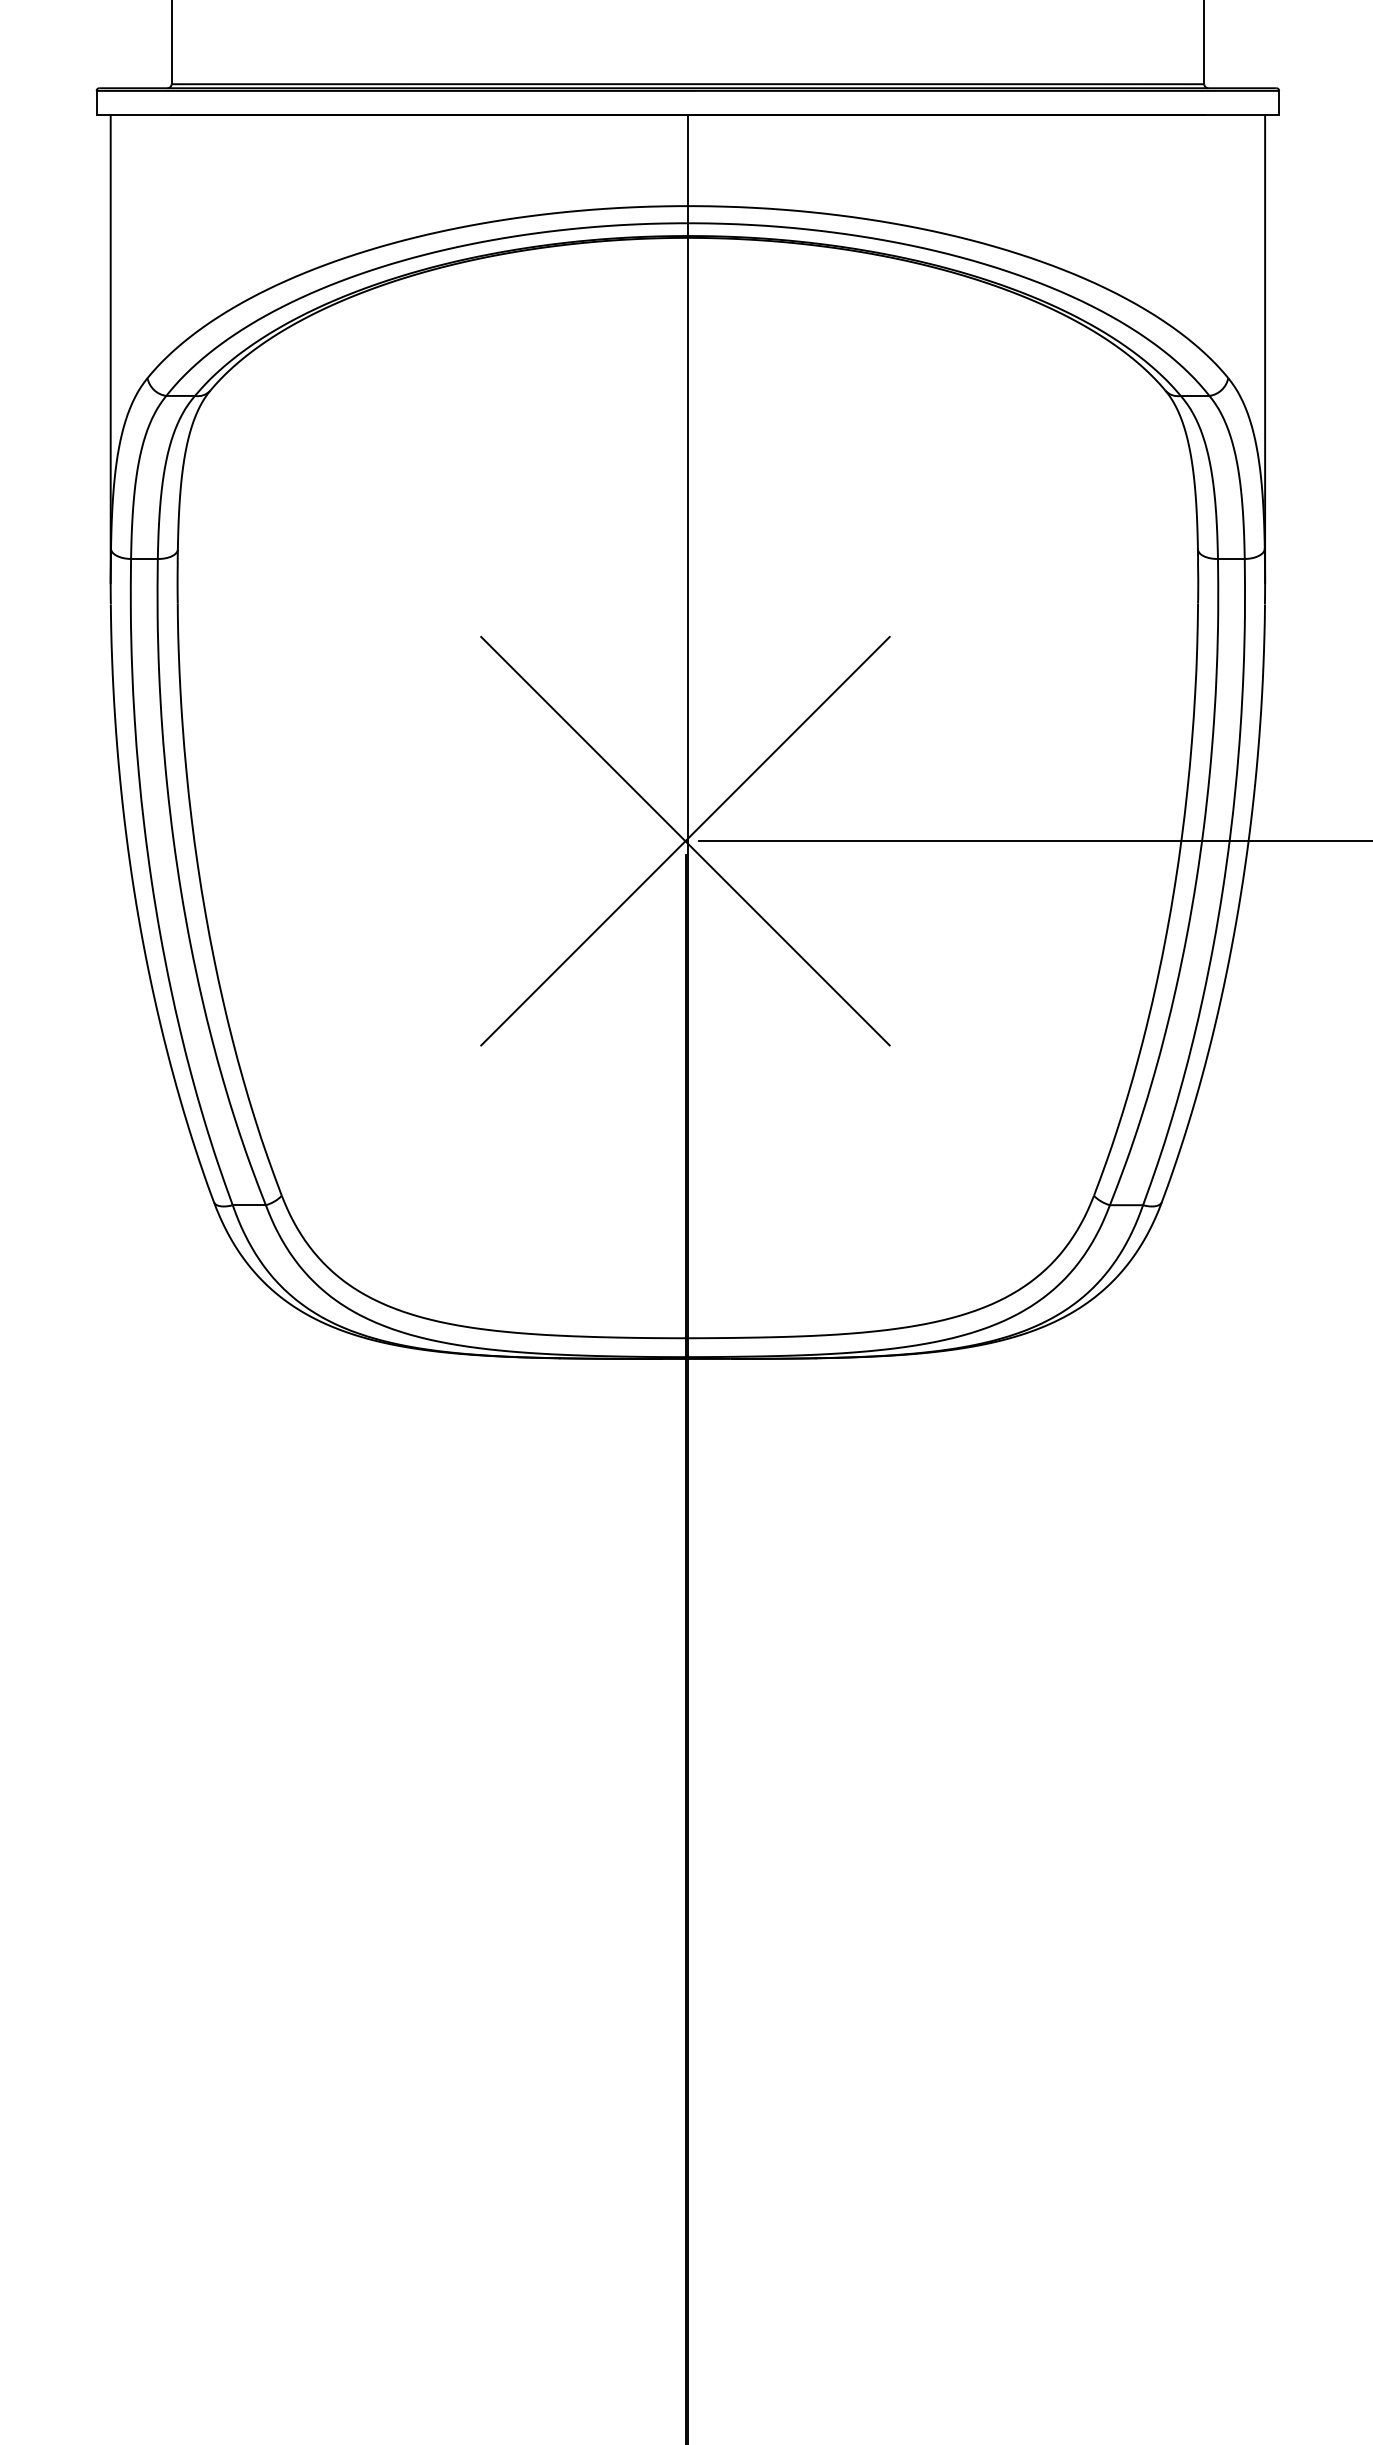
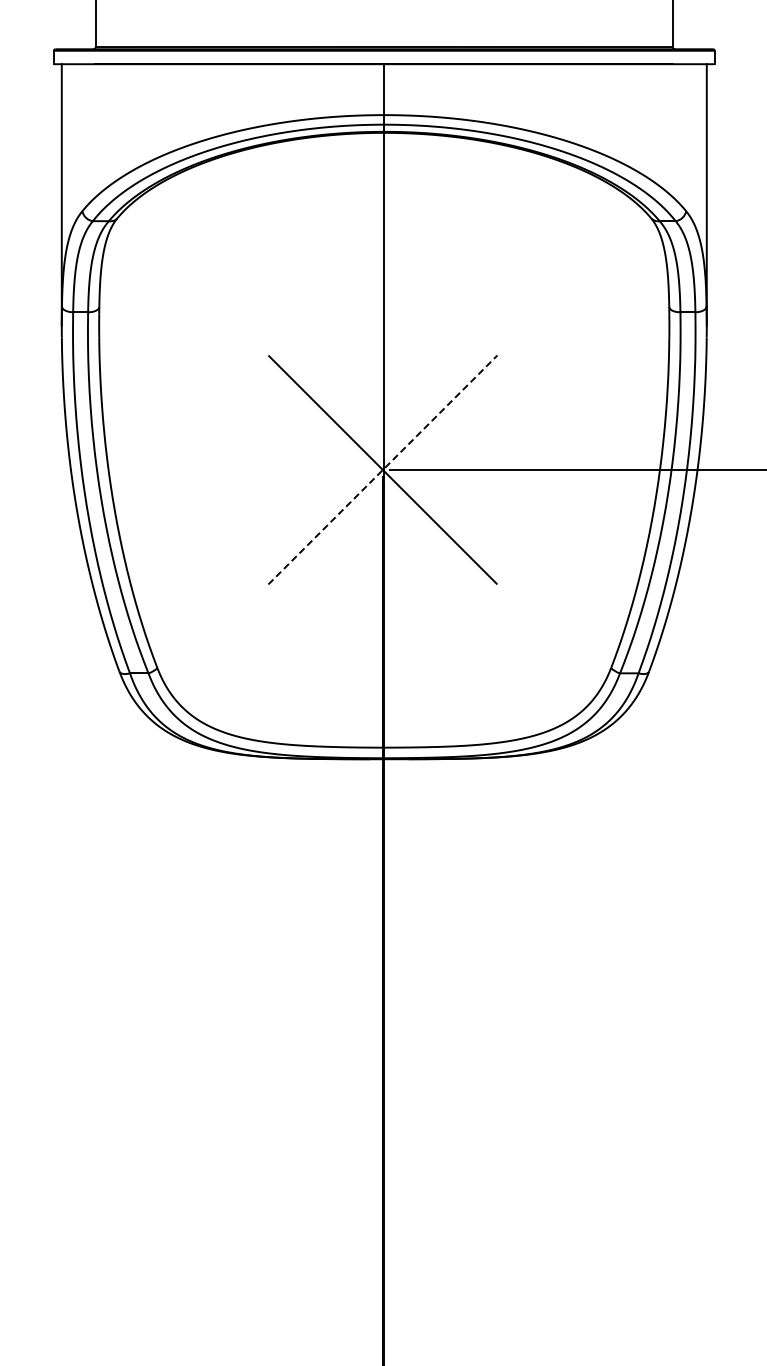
line: (684, 840) -> (382, 469), solid -> dashed

